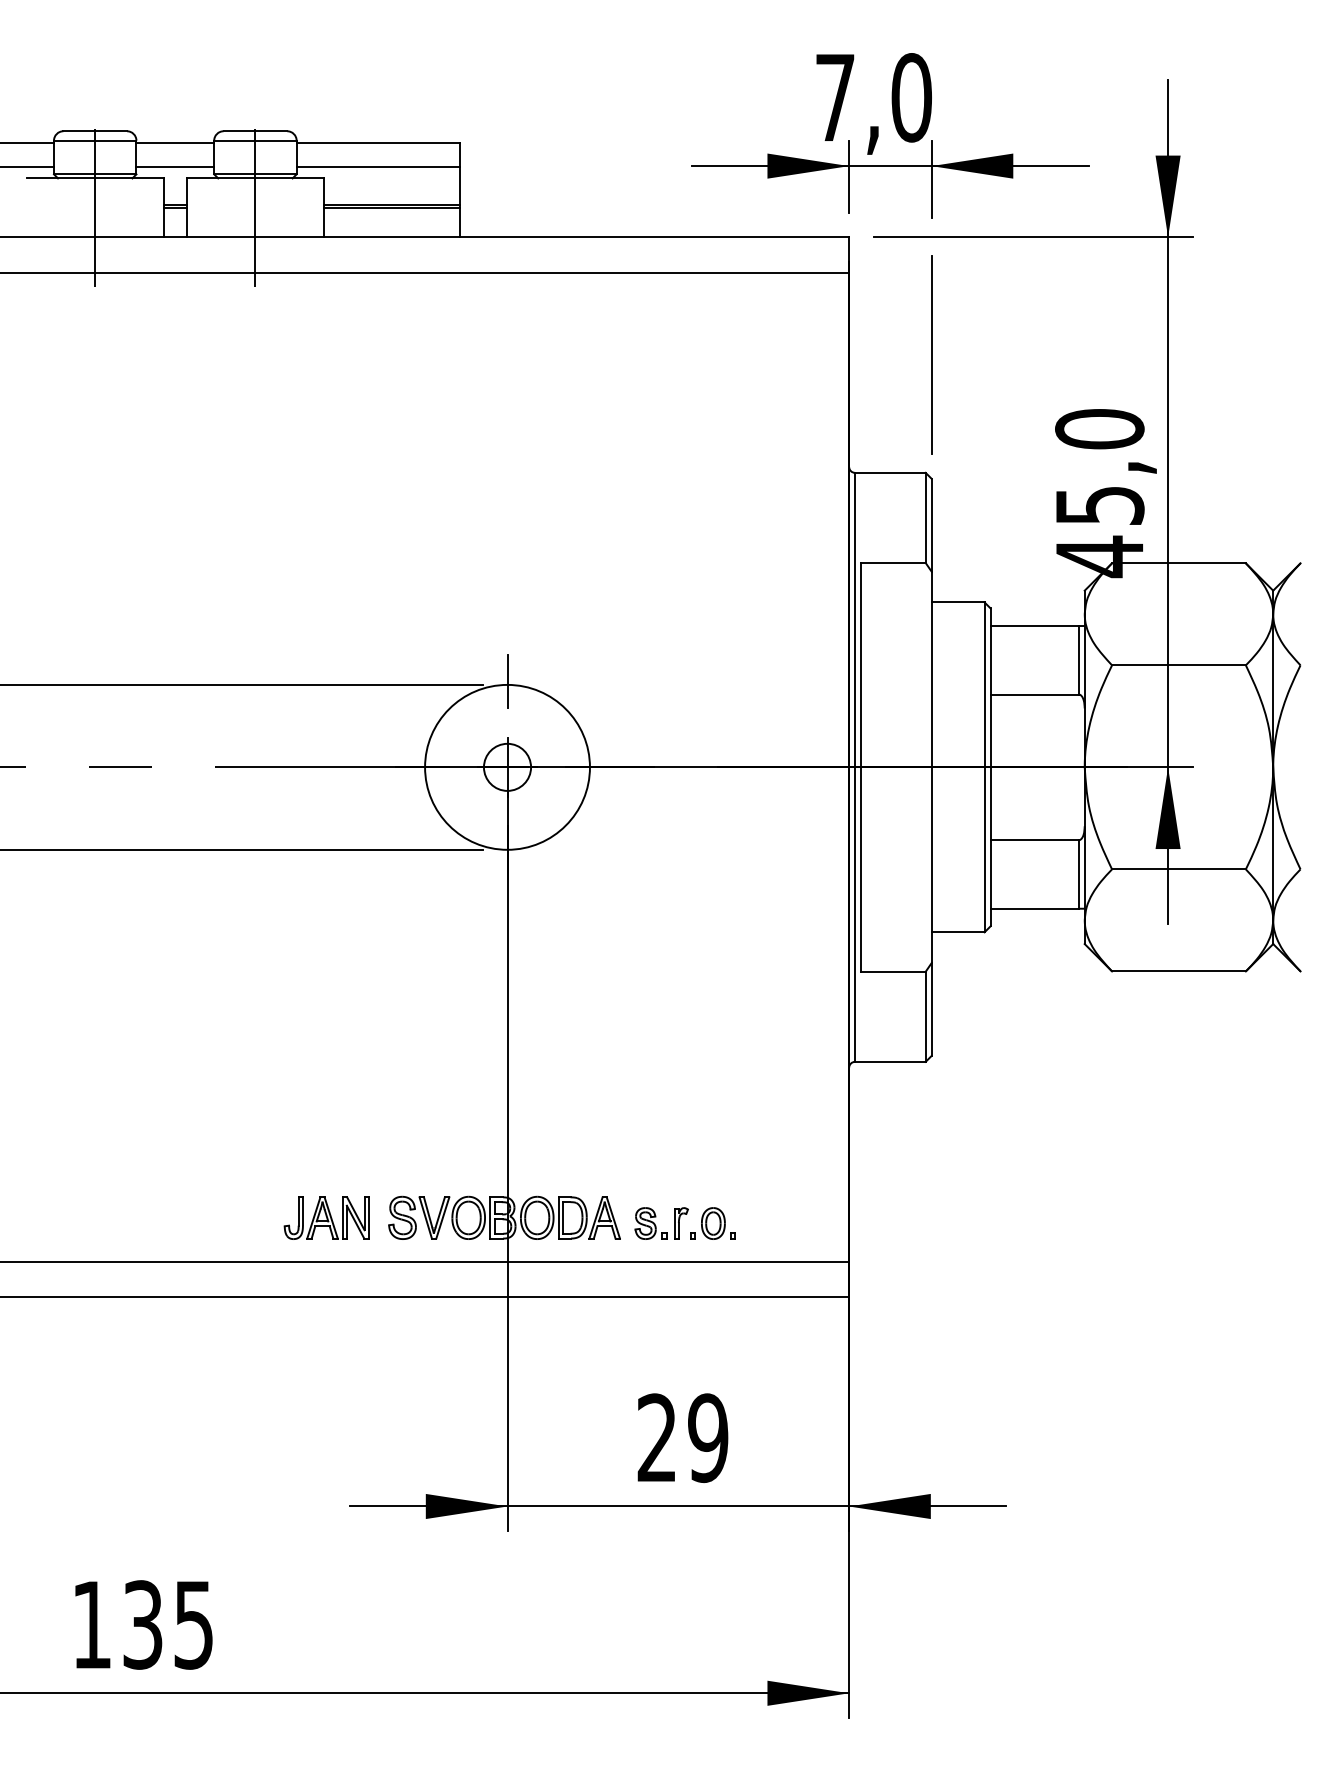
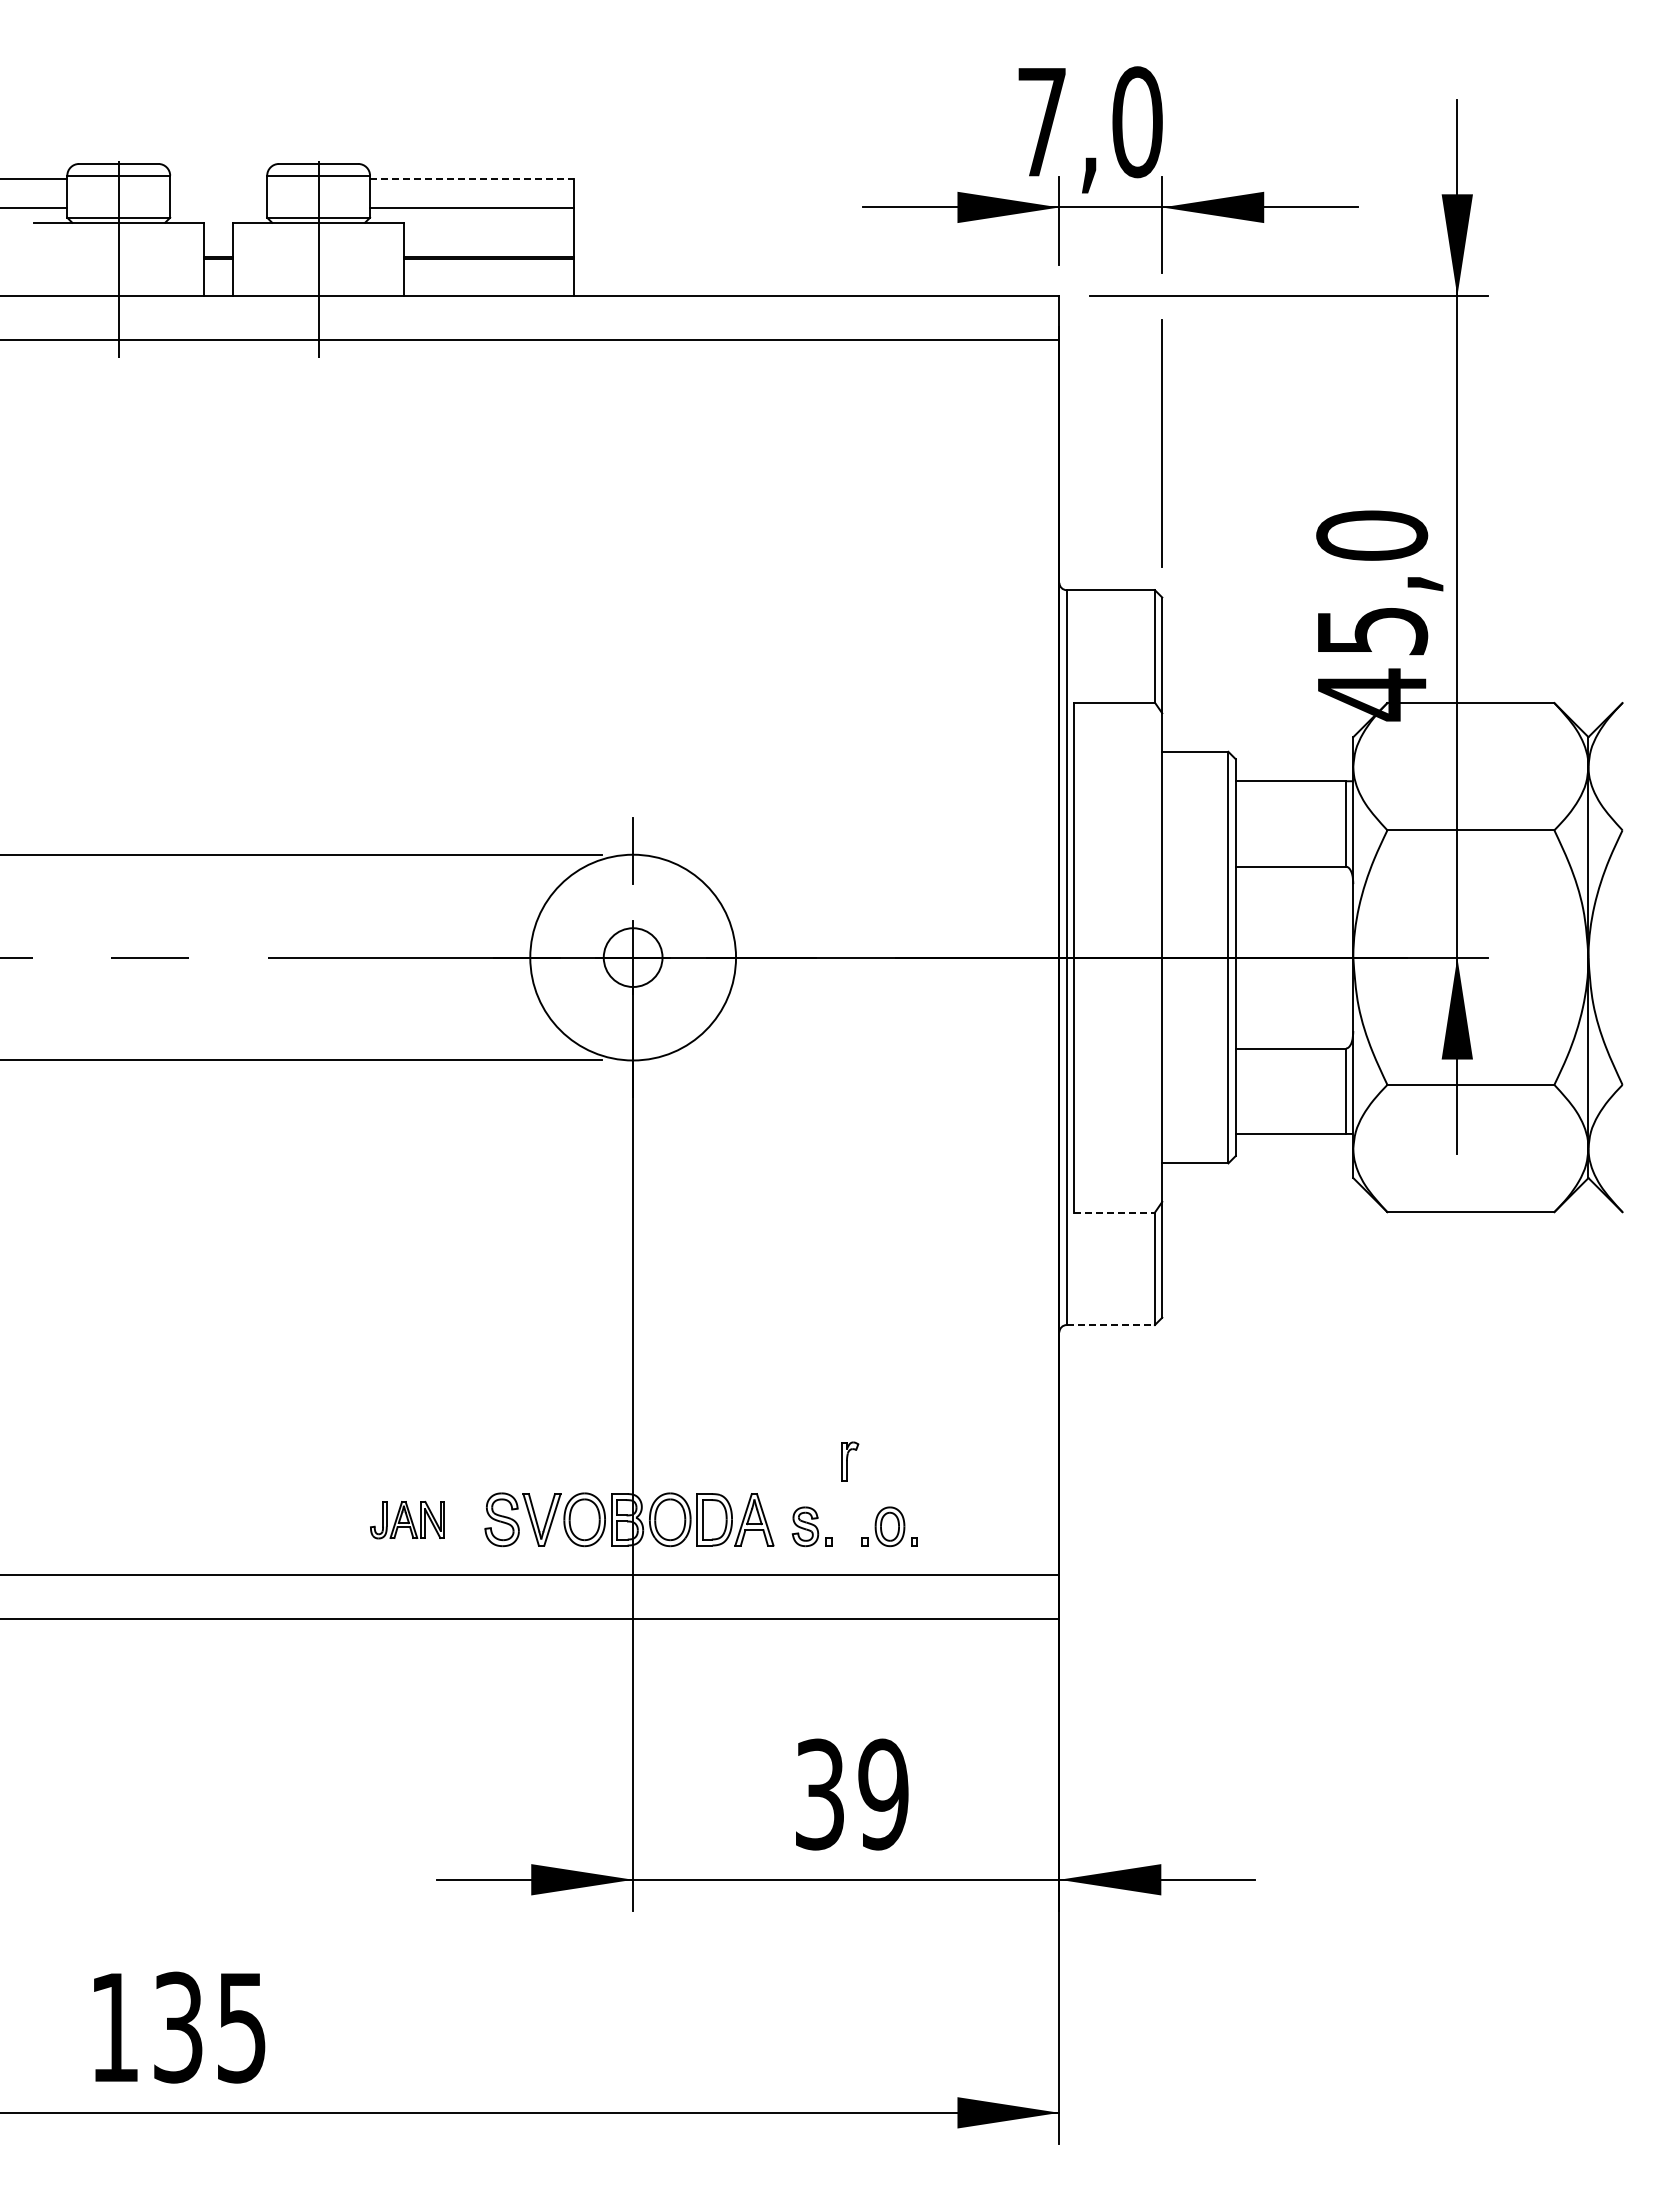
line: (175, 142) -> (218, 178), removed
line: (378, 142) -> (472, 178), solid -> dashed
line: (175, 166) -> (218, 208), removed
line: (894, 971) -> (1115, 1212), solid -> dashed
line: (890, 1062) -> (1111, 1325), solid -> dashed
part: (326, 1218) -> (407, 1520), size x0.7
part: (681, 1223) -> (850, 1461), moved
text: (656, 1438) -> (819, 1794), 29 -> 39

